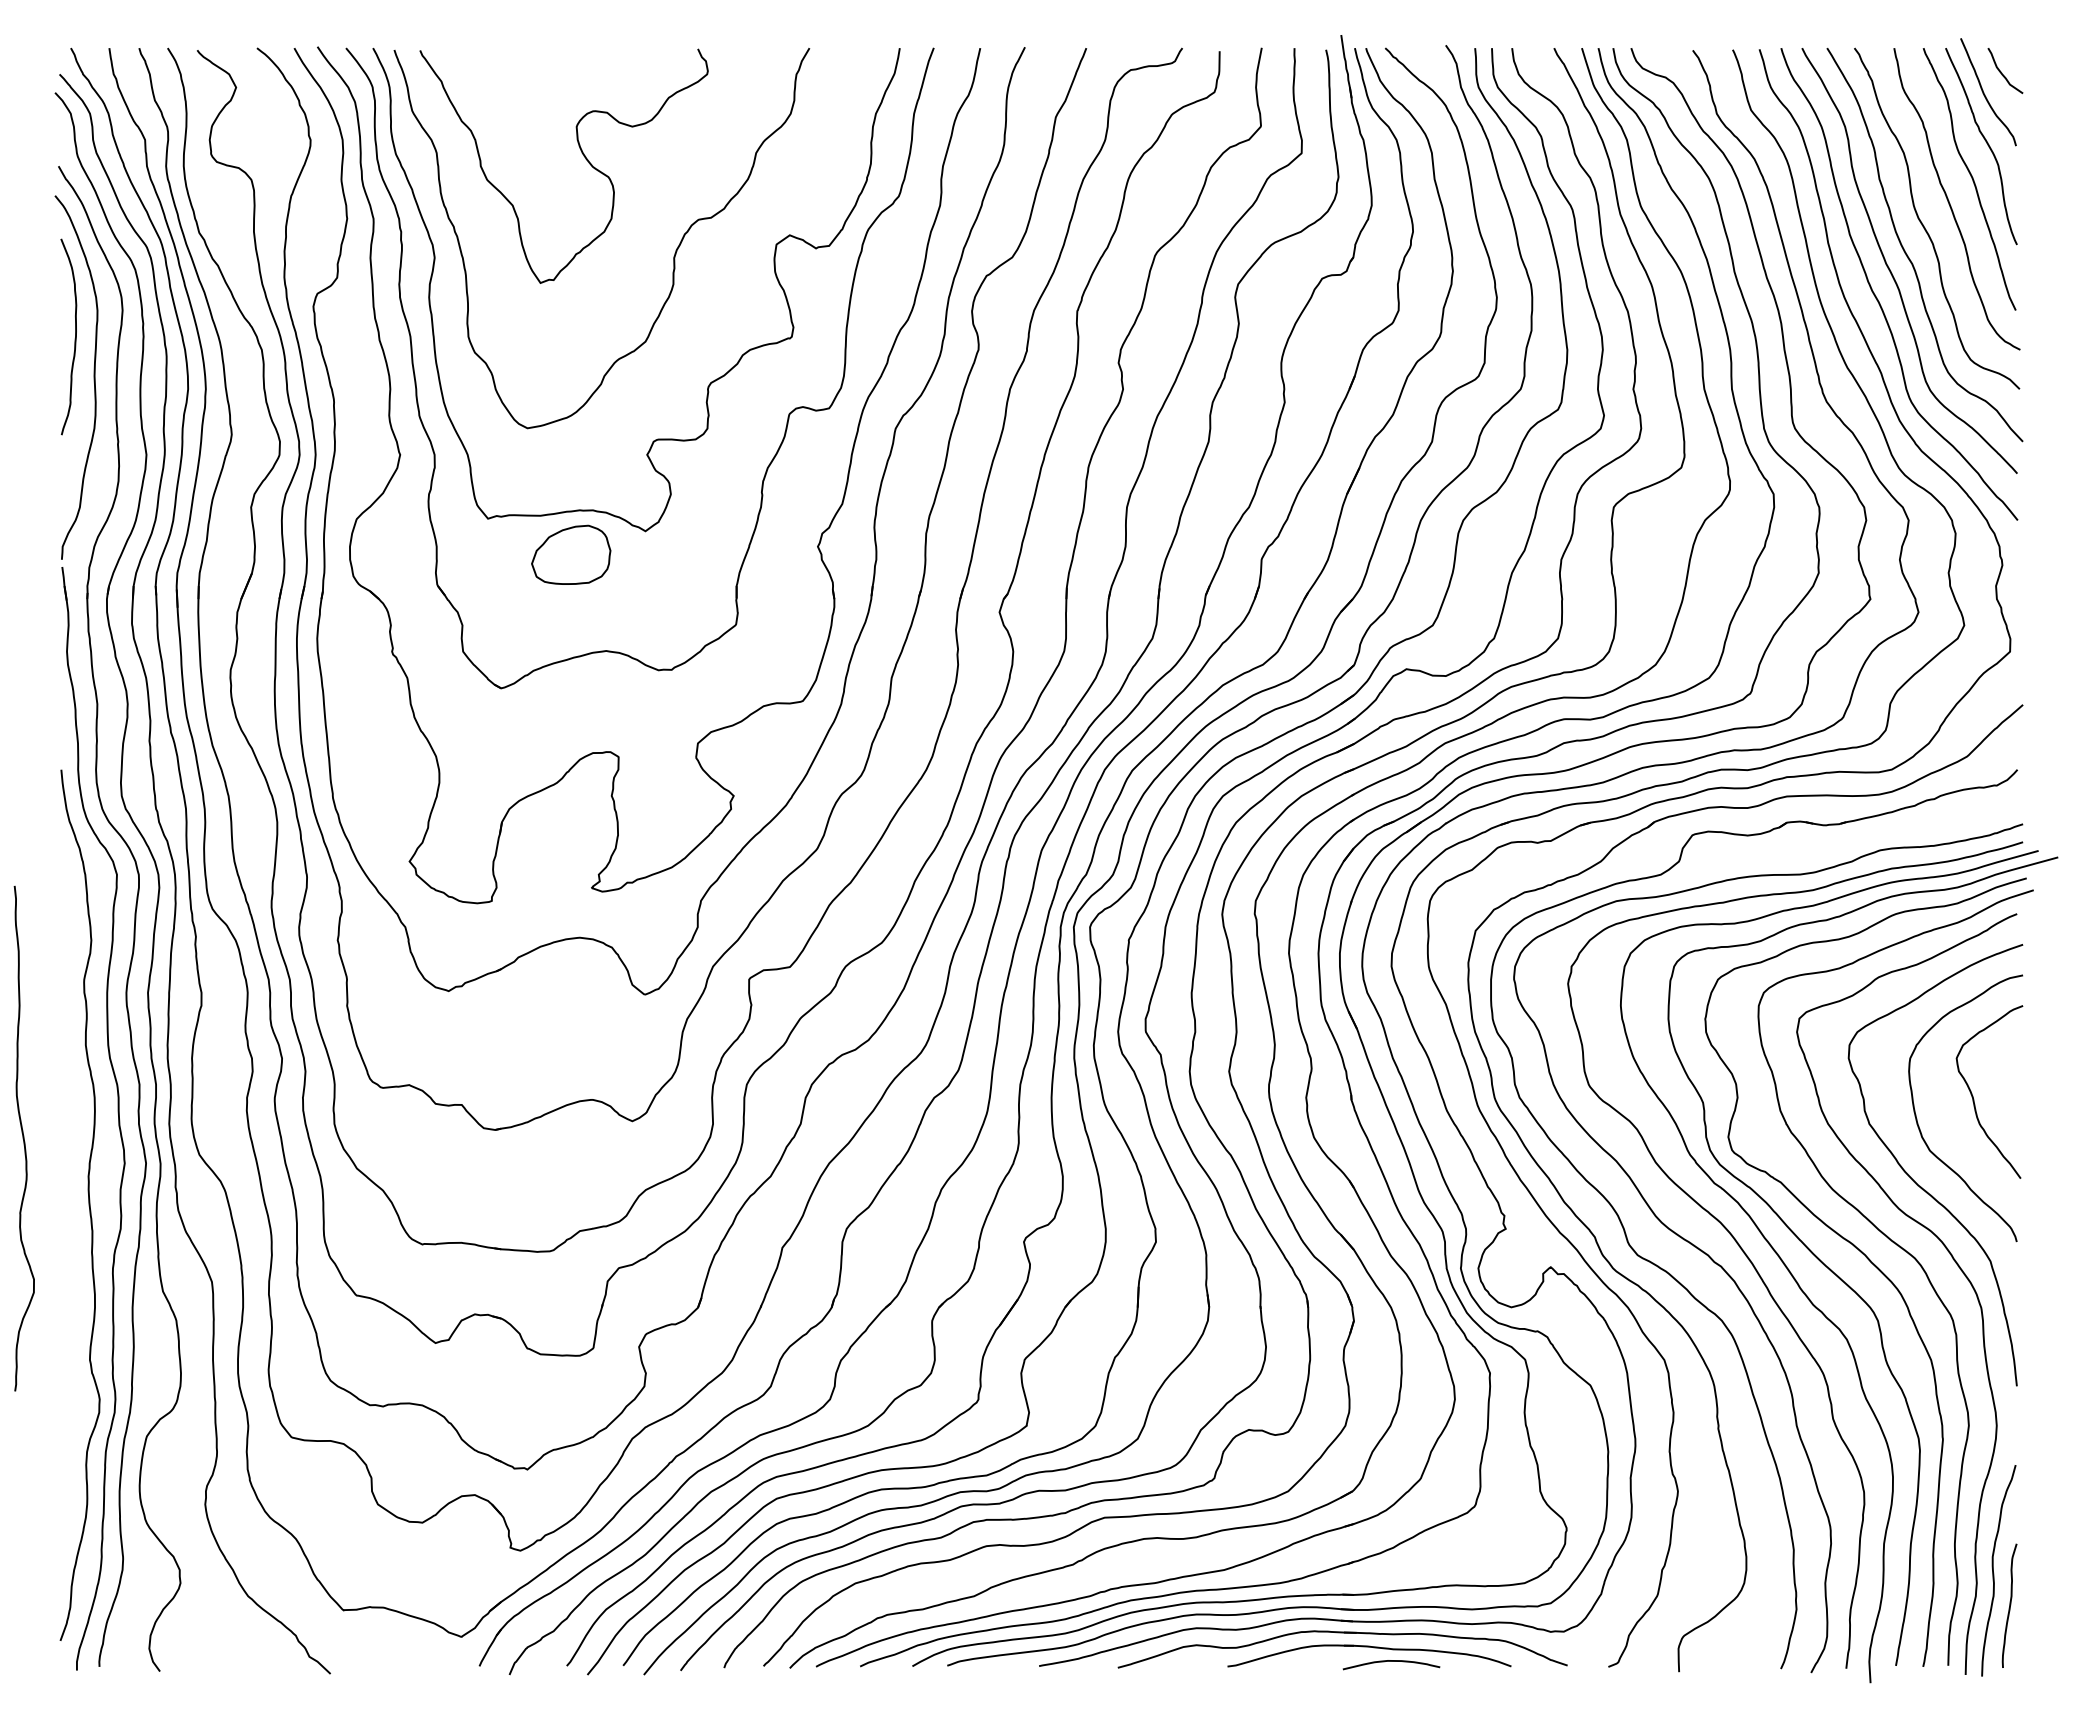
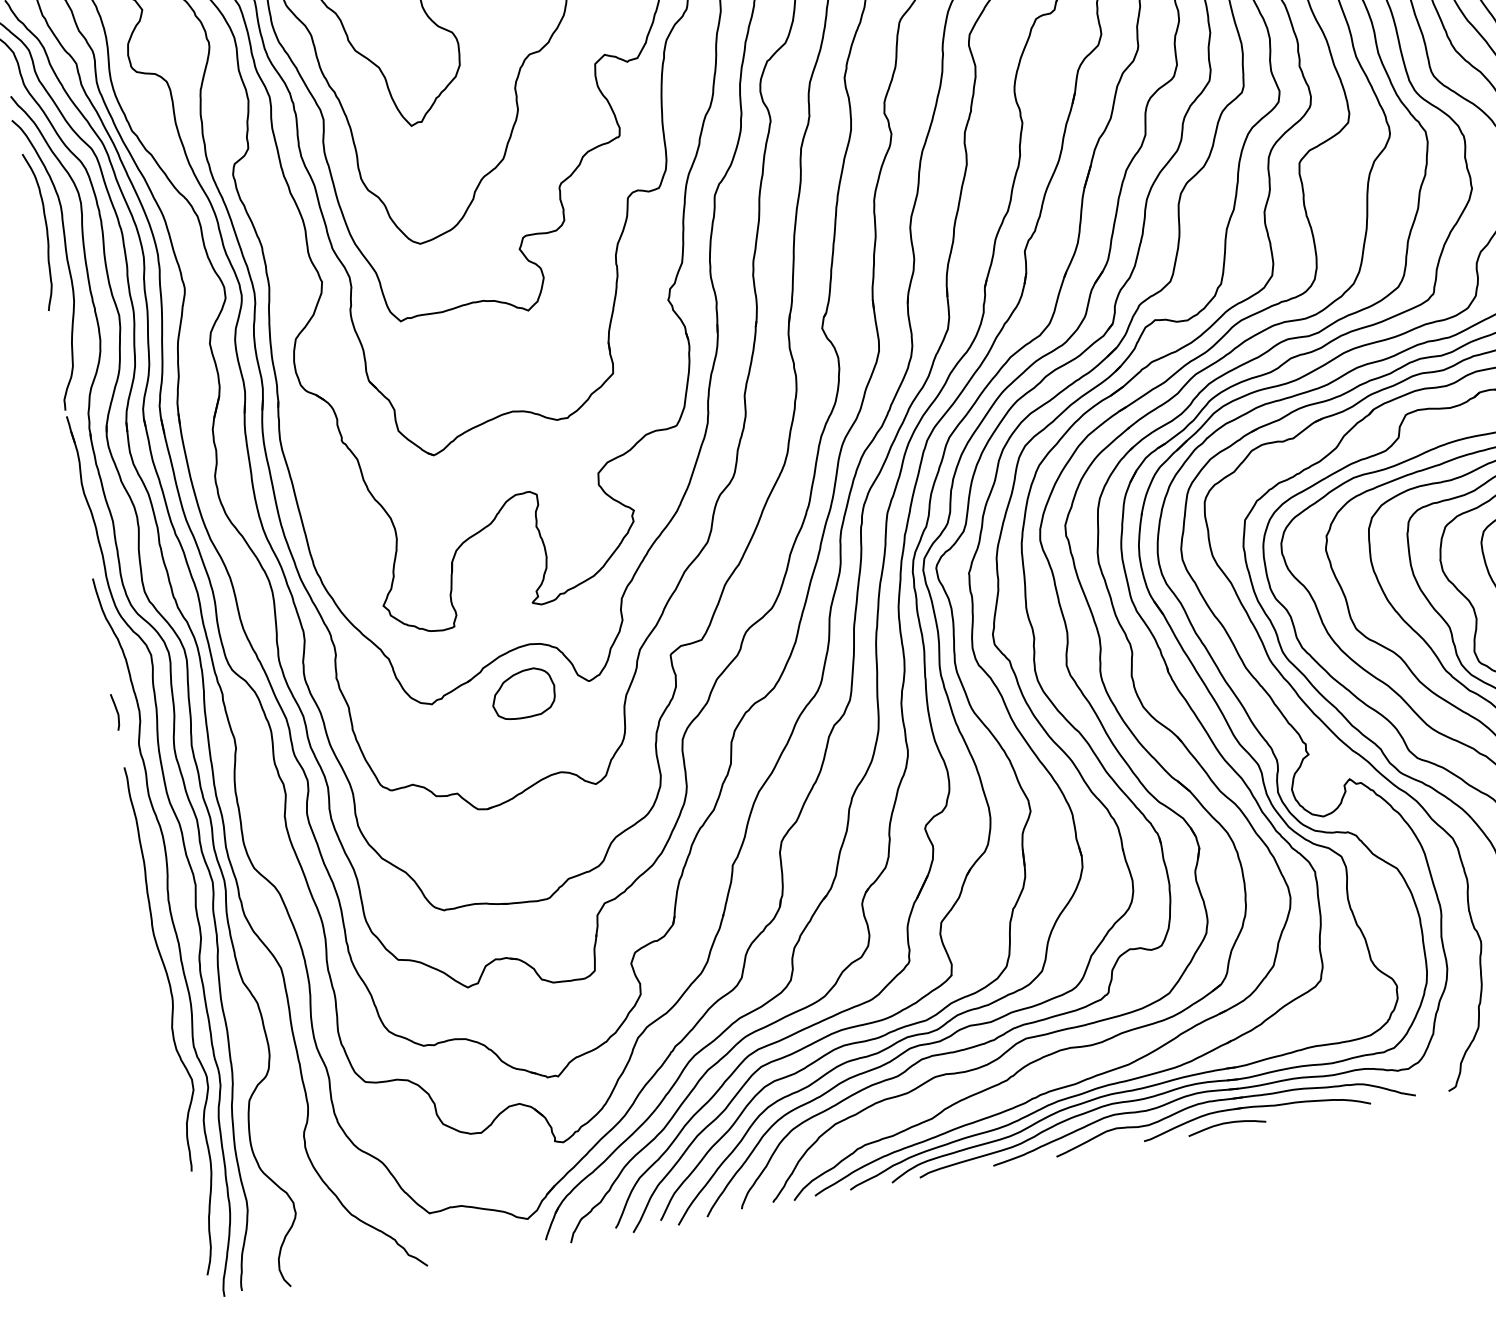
part: (571, 554) -> (523, 693), moved
curve: (63, 937) -> (116, 712), added
curve: (23, 1138) -> (164, 968), moved
curve: (1391, 1661) -> (1226, 1123), moved

